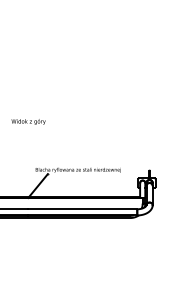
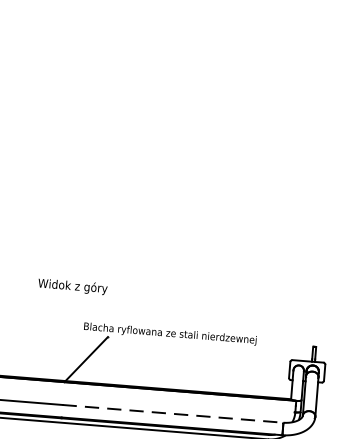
text: (28, 121) -> (72, 285), moved
line: (82, 209) -> (172, 414), solid -> dashed

